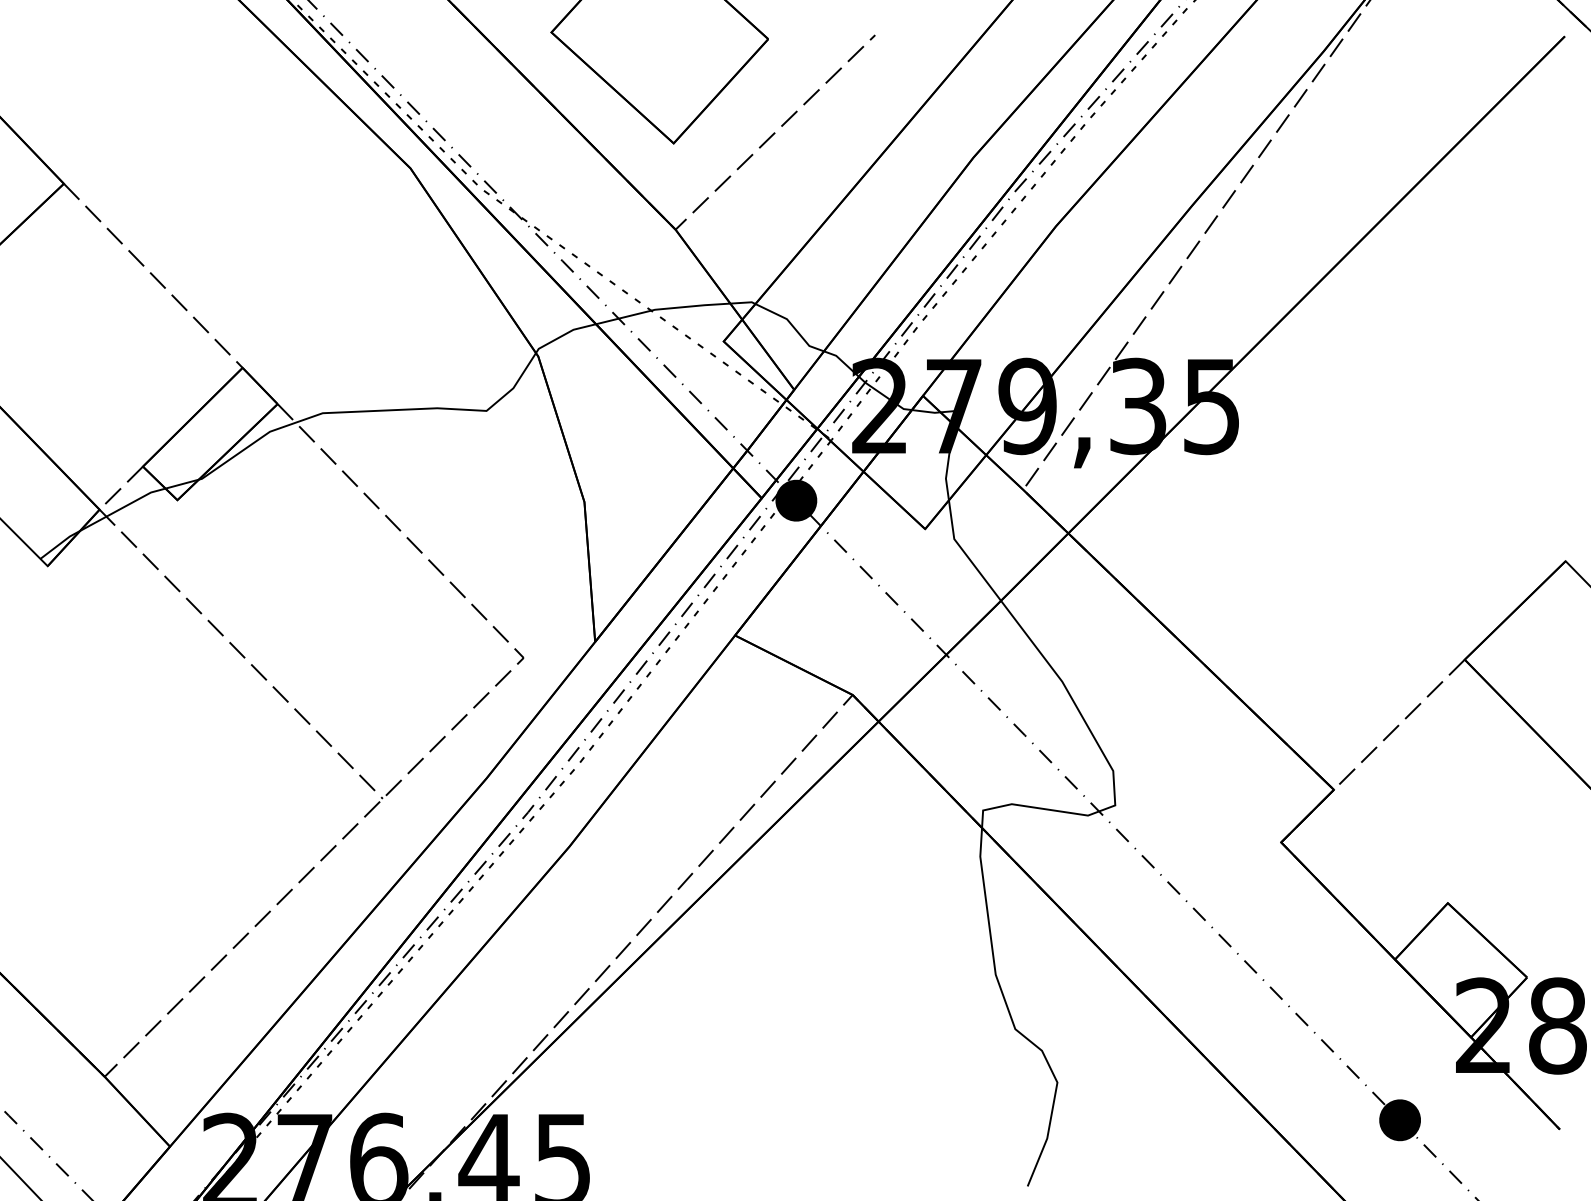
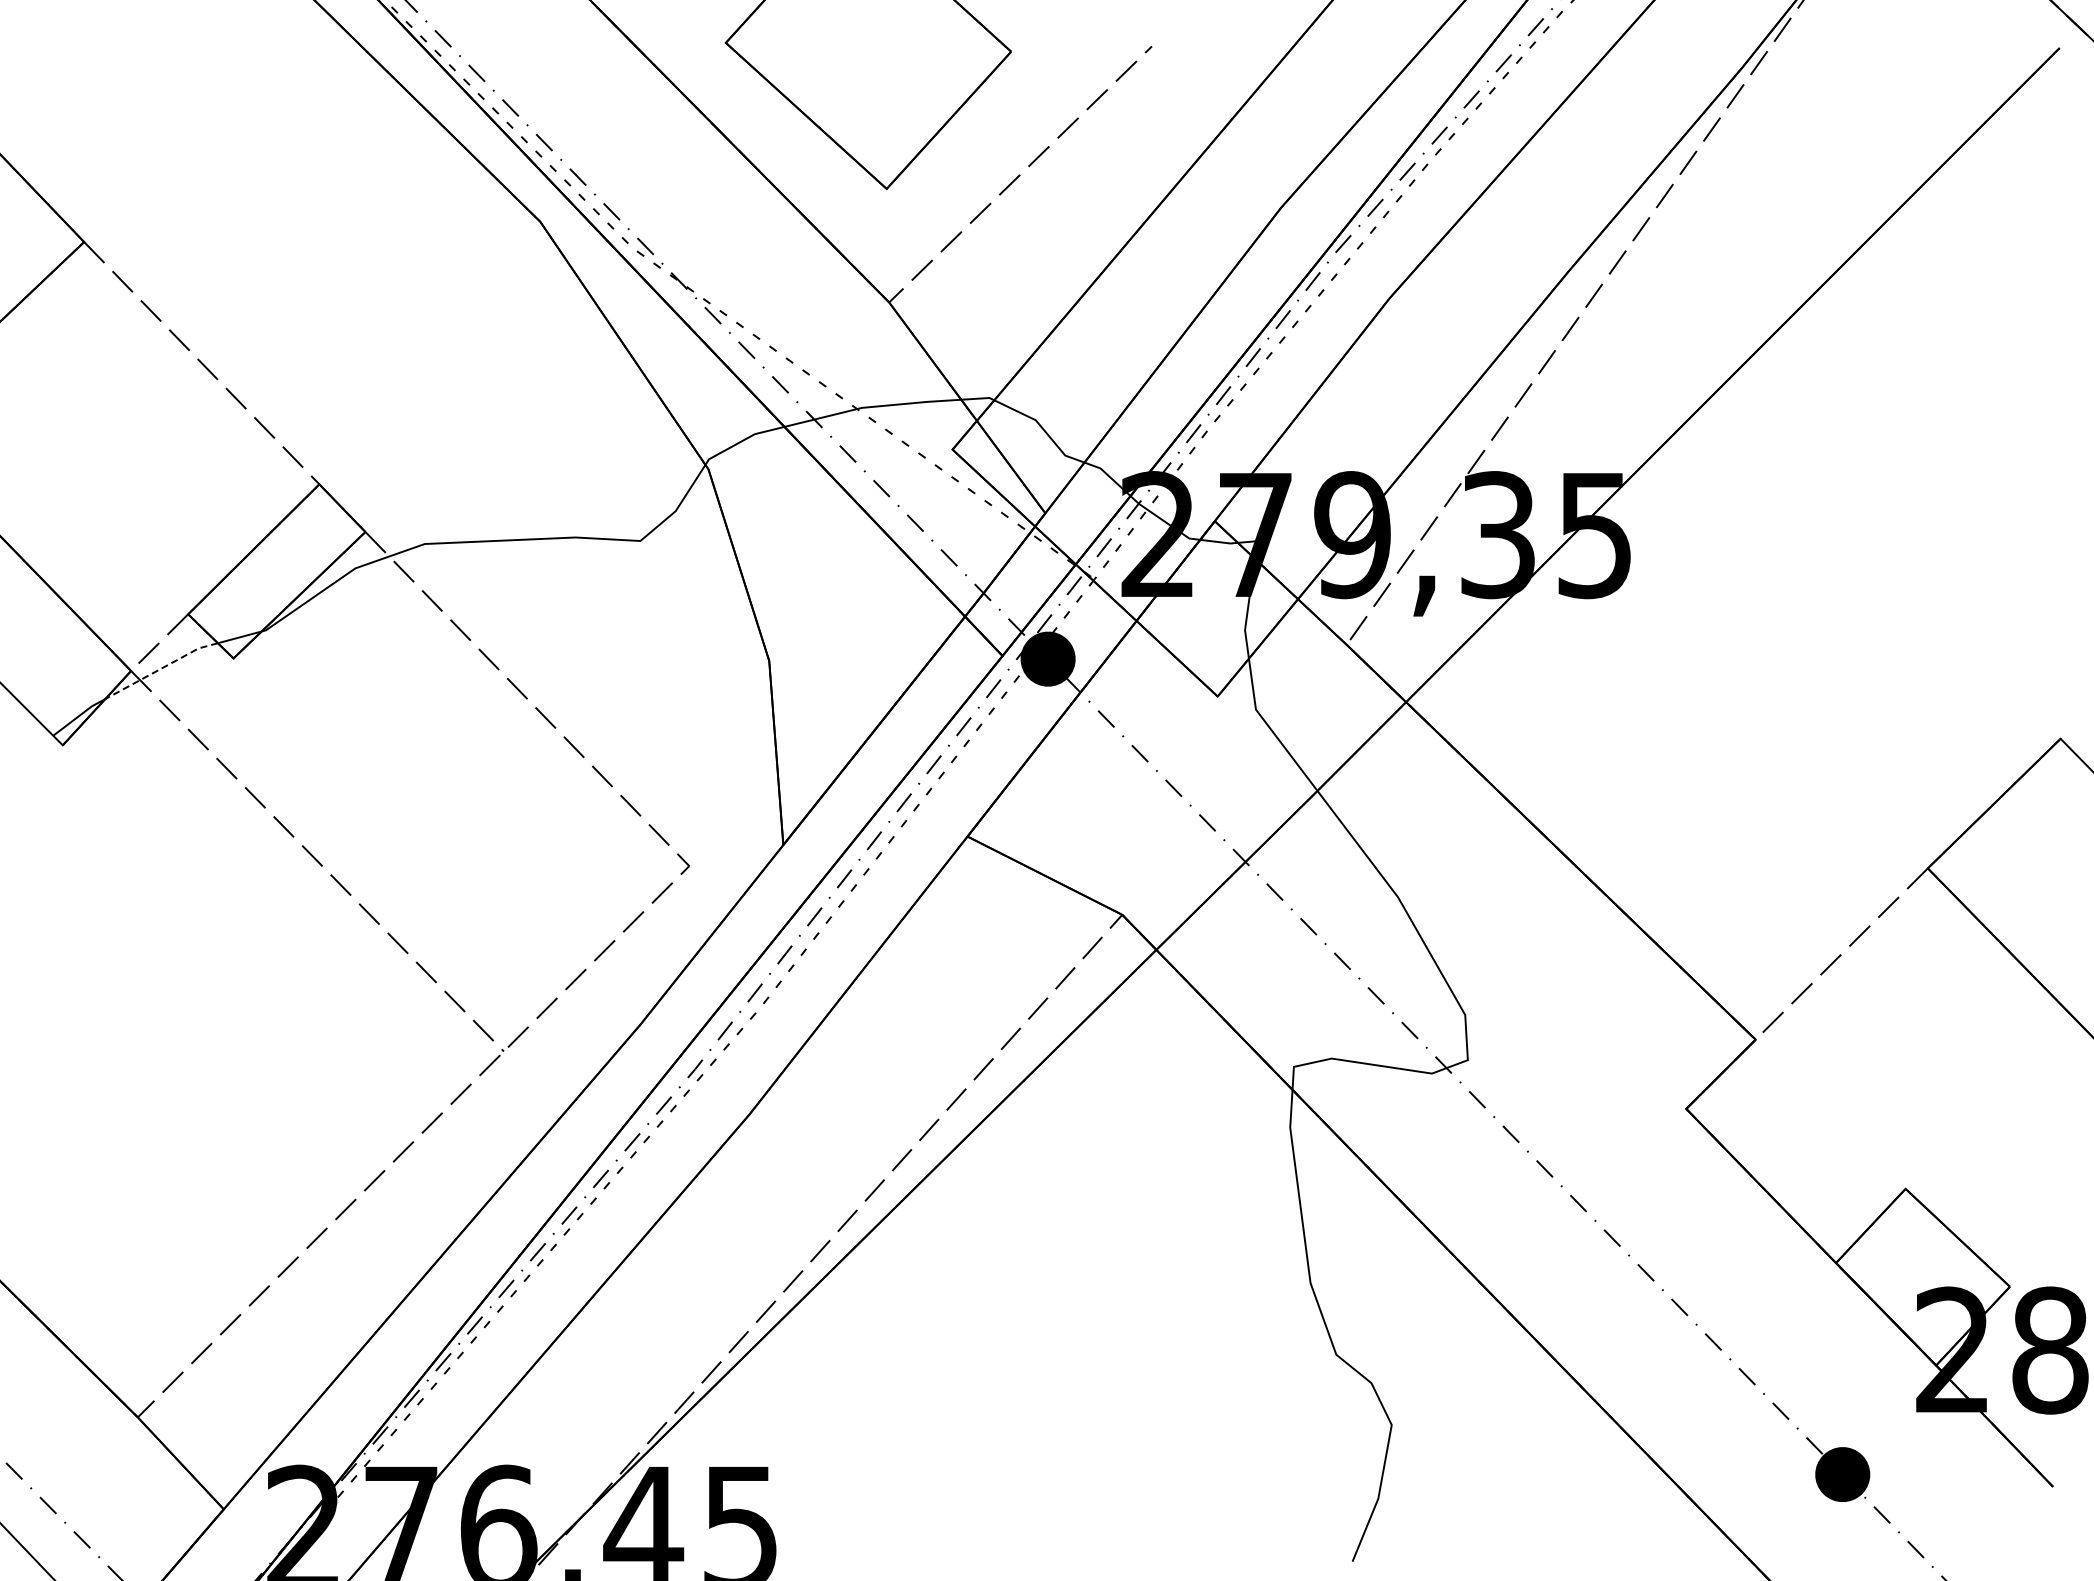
line: (122, 507) -> (161, 668), solid -> dashed

